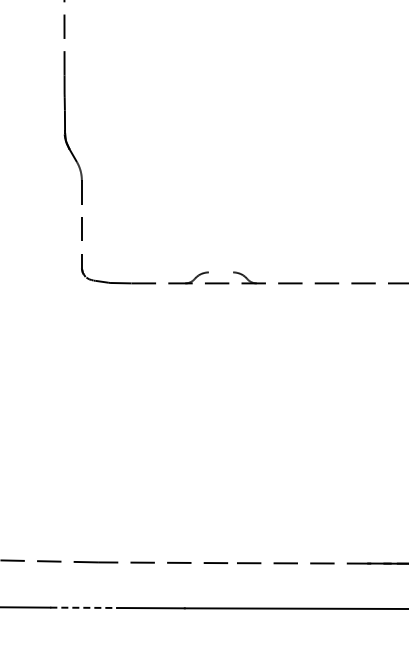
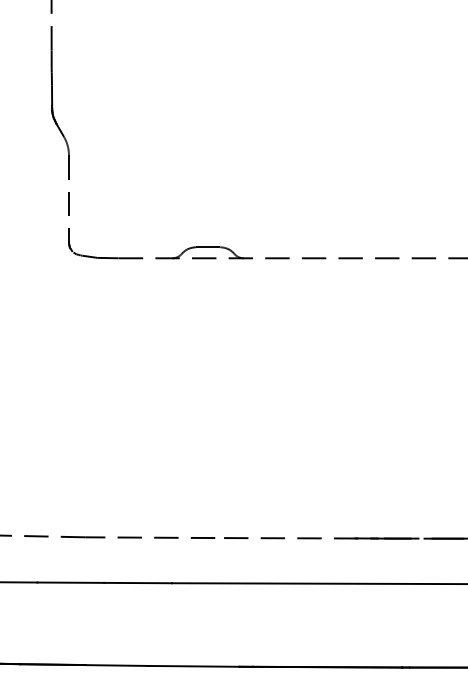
line: (220, 272) -> (207, 247), added
line: (84, 607) -> (71, 582), dashed -> solid

